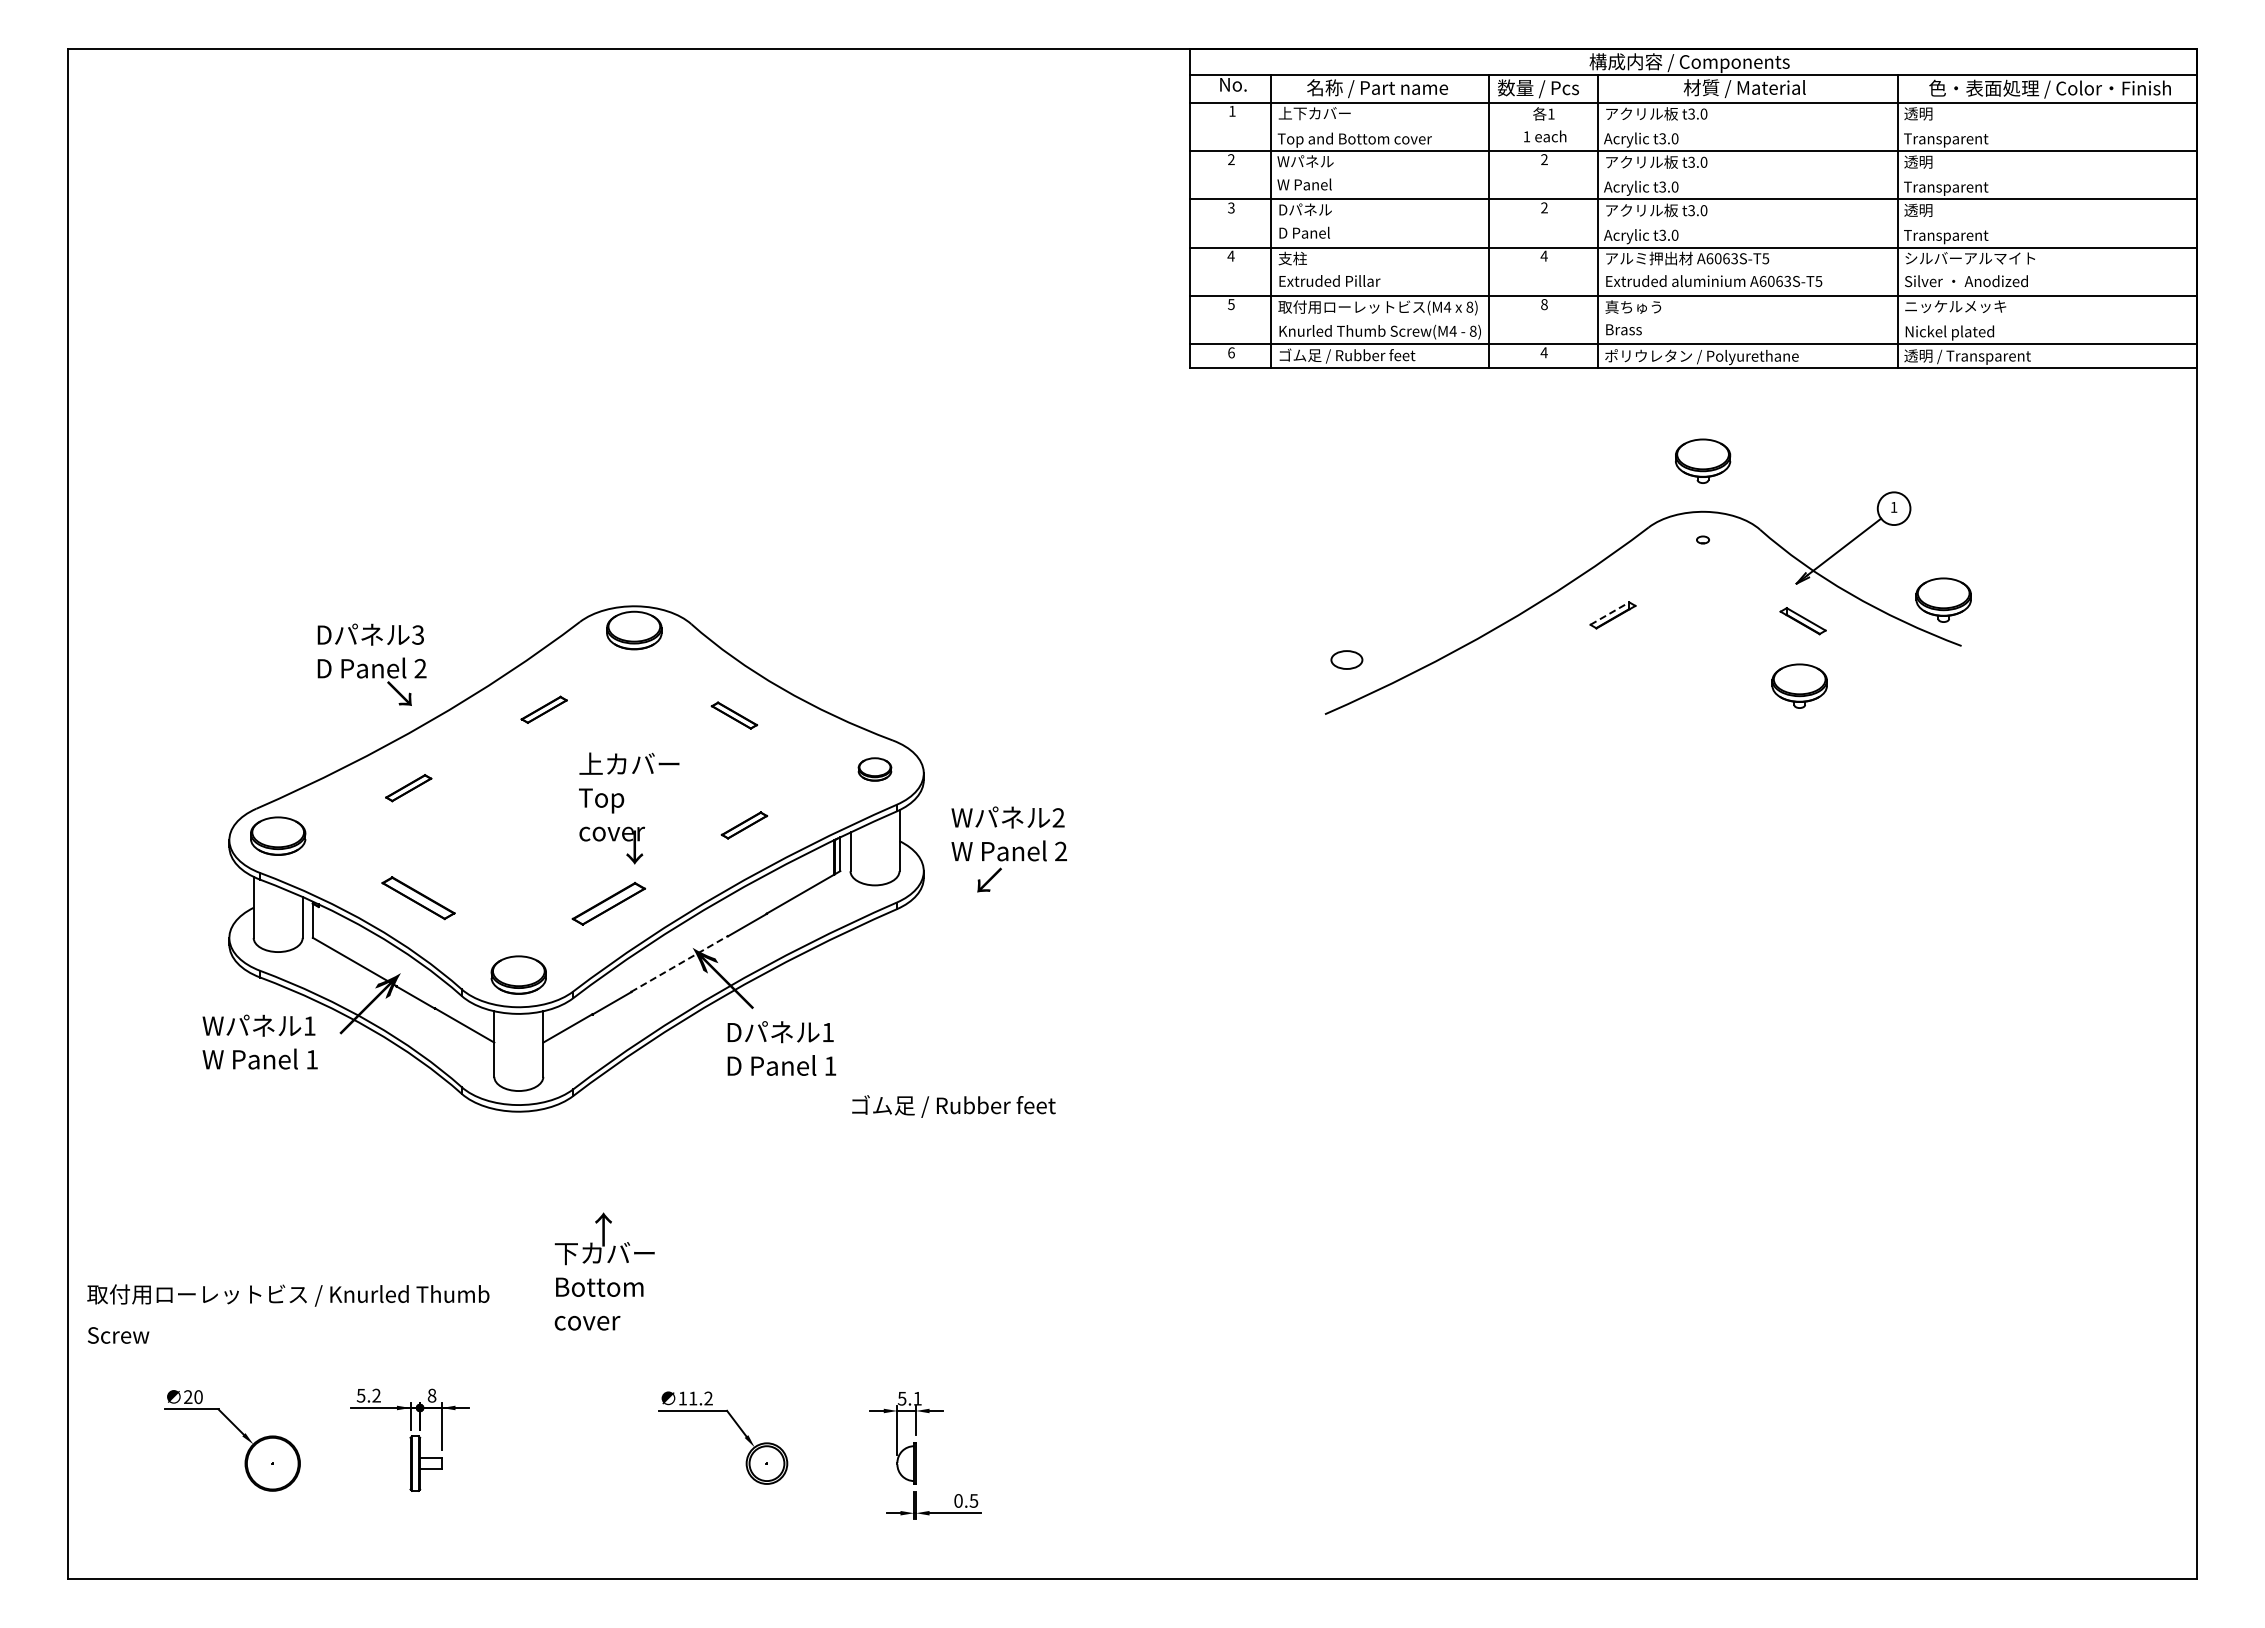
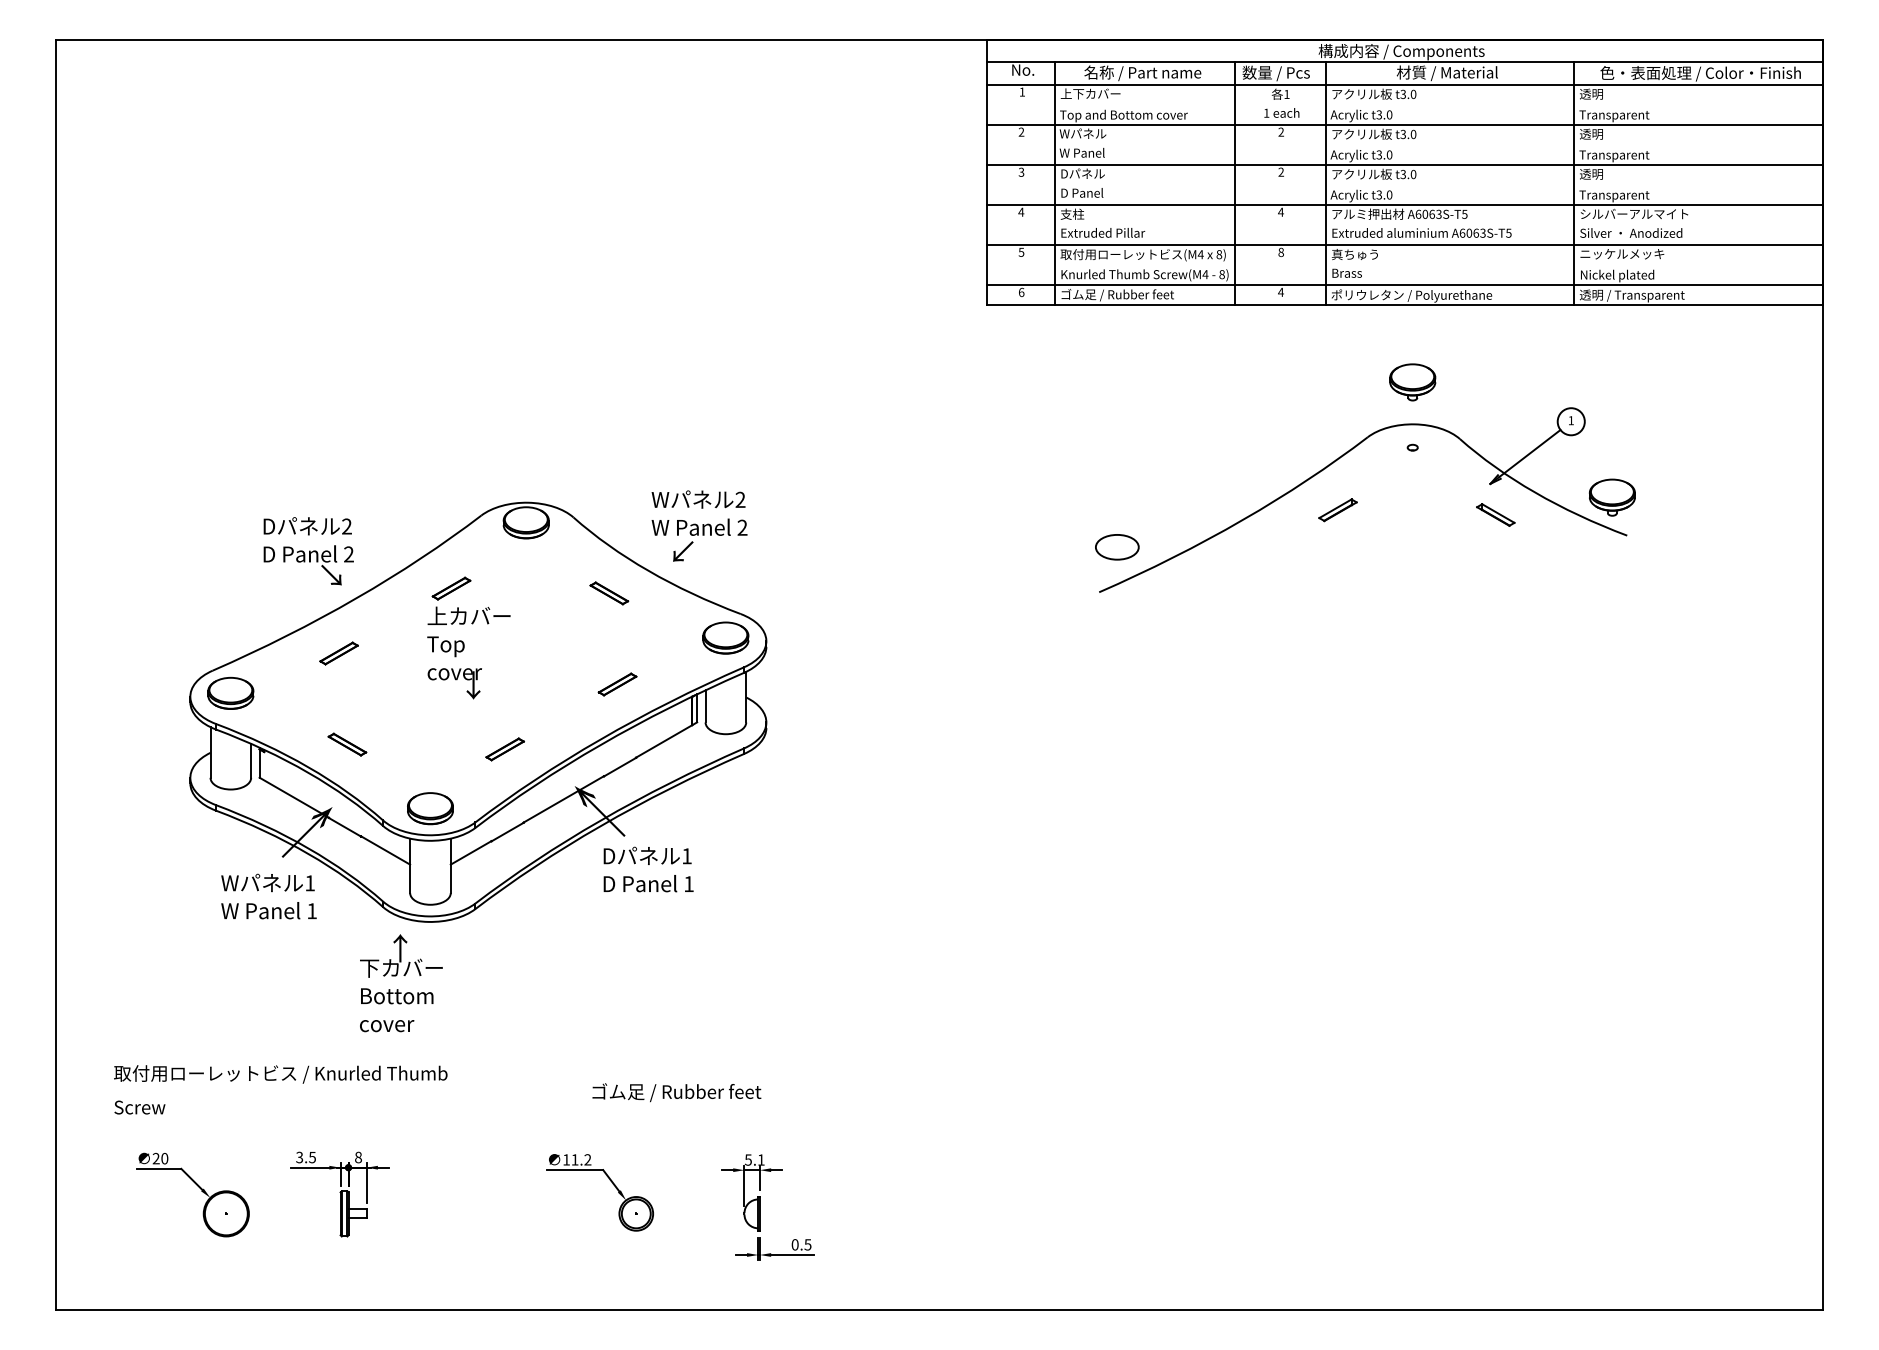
line: (1610, 613) -> (1336, 508), dashed -> solid
text: (418, 634) -> (347, 526), 3 -> 2
part: (1346, 659) -> (1117, 546), size x1.67
part: (1799, 685) -> (1492, 568), removed
part: (874, 769) -> (725, 638), size x1.67
text: (629, 808) -> (469, 653), moved
text: (1008, 849) -> (698, 526), moved
part: (418, 897) -> (347, 744), size x0.62
part: (608, 903) -> (504, 749), size x0.62
line: (680, 963) -> (564, 799), dashed -> solid
text: (259, 1041) -> (268, 896), moved
text: (953, 1106) -> (676, 1092), moved
text: (604, 1271) -> (401, 983), moved
text: (288, 1313) -> (280, 1089), moved
text: (368, 1395) -> (305, 1157), 5.2 -> 3.5

